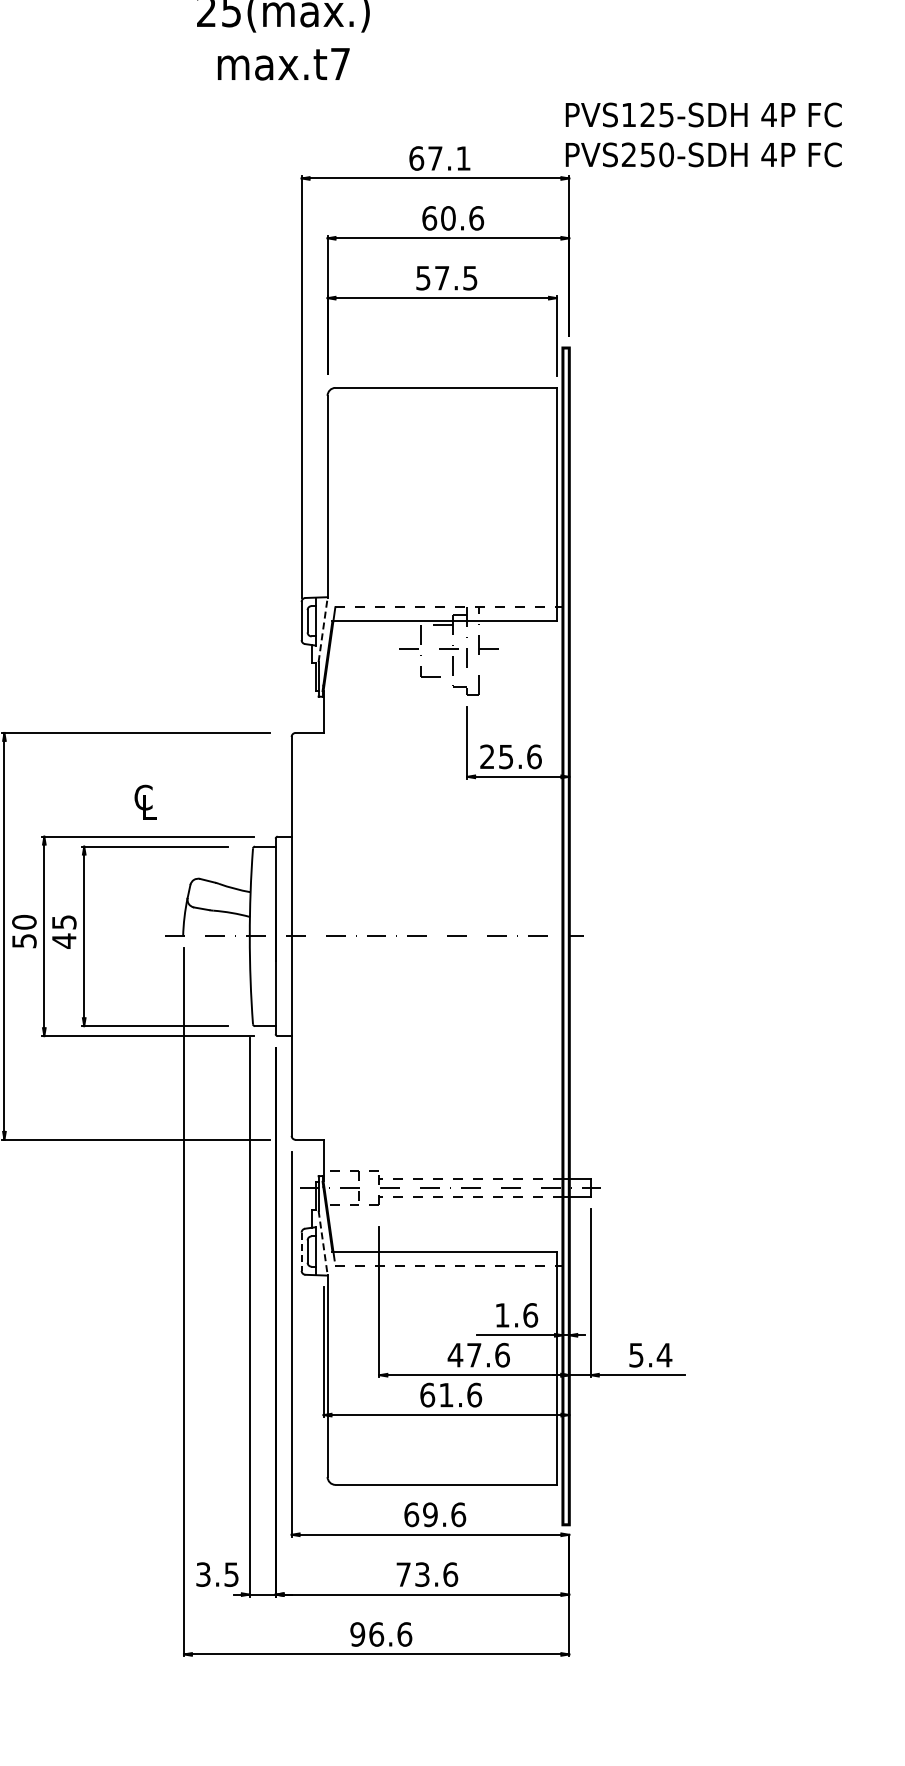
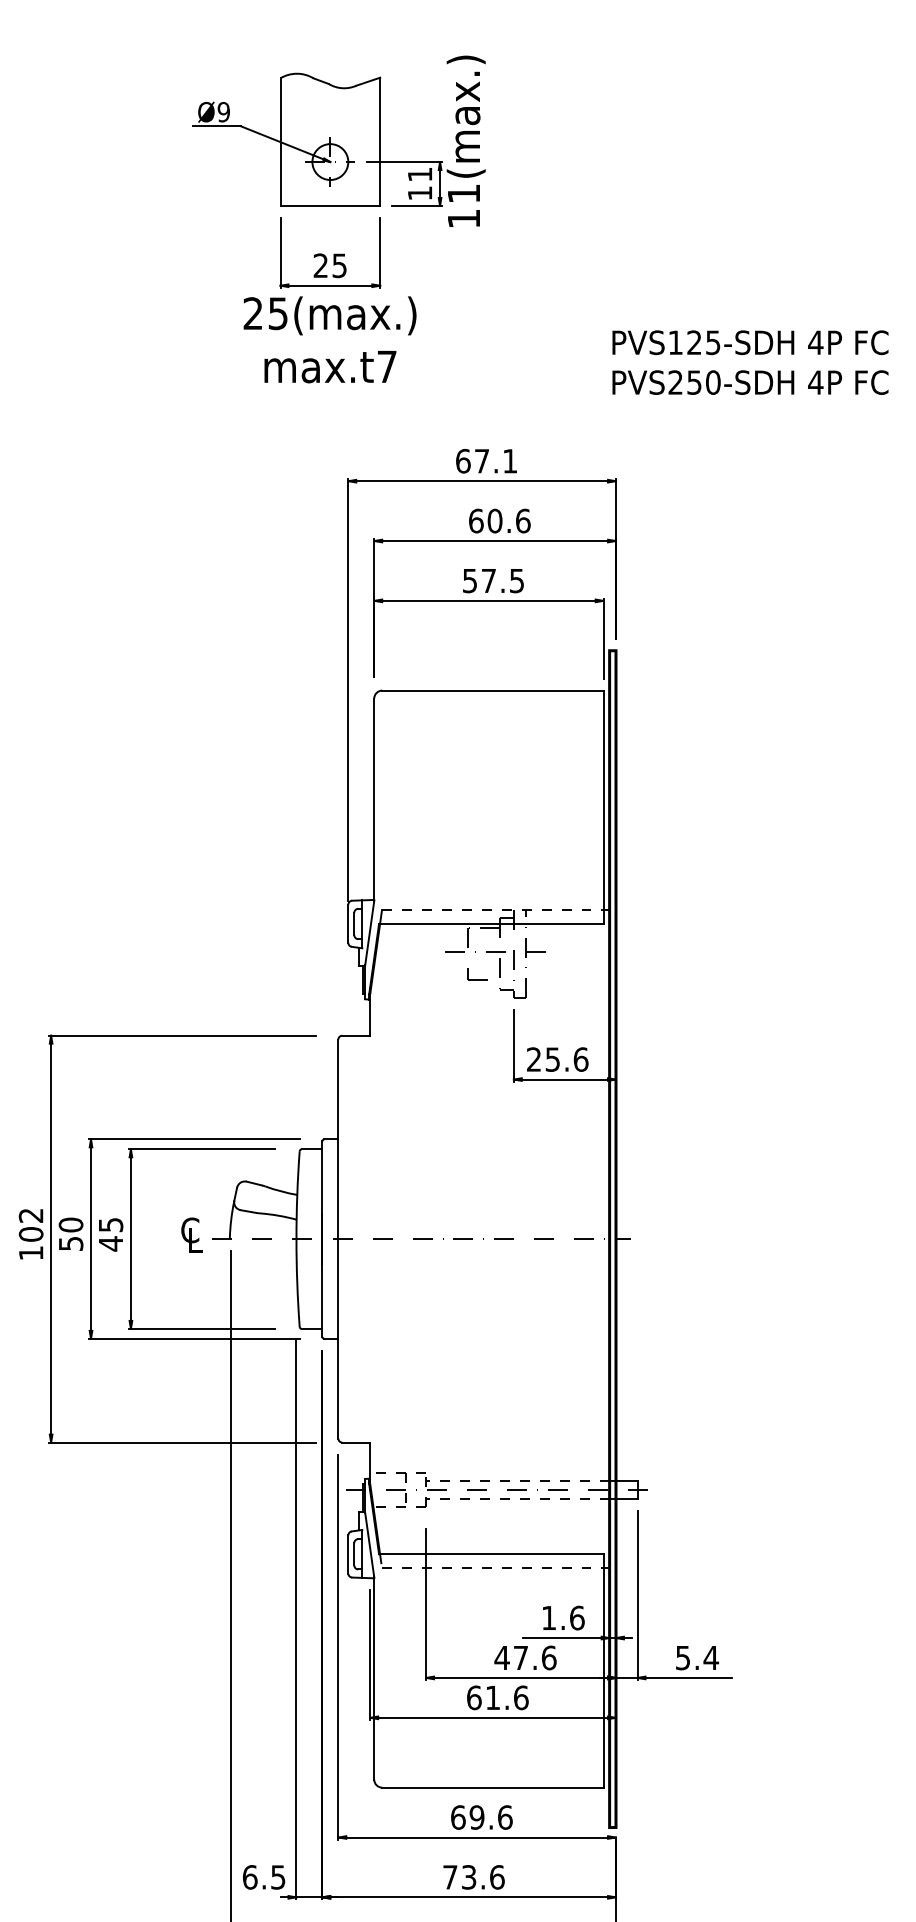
text: (703, 134) -> (750, 362), moved
line: (322, 629) -> (369, 932), dashed -> solid
text: (144, 801) -> (191, 1234), moved
line: (322, 1242) -> (369, 1545), dashed -> solid
line: (301, 1251) -> (348, 1554), dashed -> solid
text: (203, 1574) -> (250, 1877), 3.5 -> 6.5

